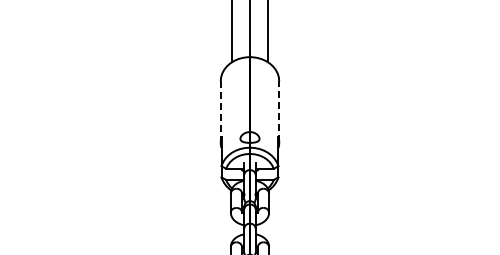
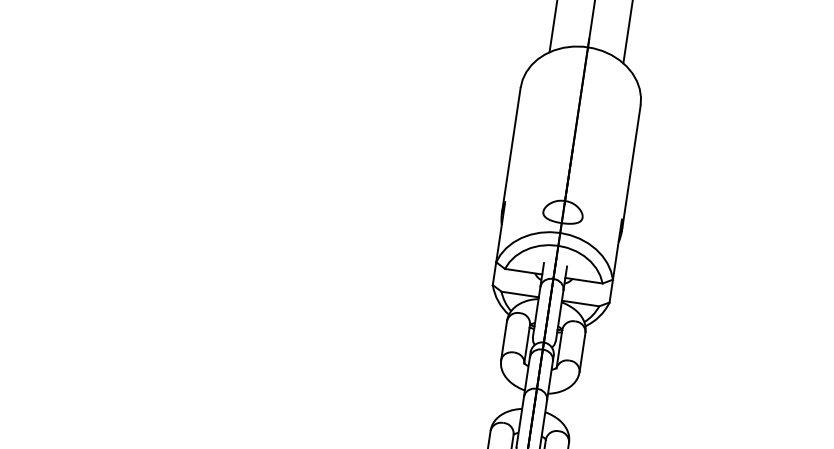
line: (220, 111) -> (510, 149), dashed -> solid
line: (279, 111) -> (631, 167), dashed -> solid

